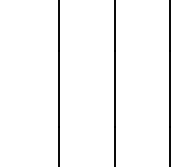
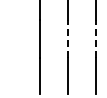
line: (114, 88) -> (67, 38), solid -> dashed
line: (169, 88) -> (95, 38), solid -> dashed

